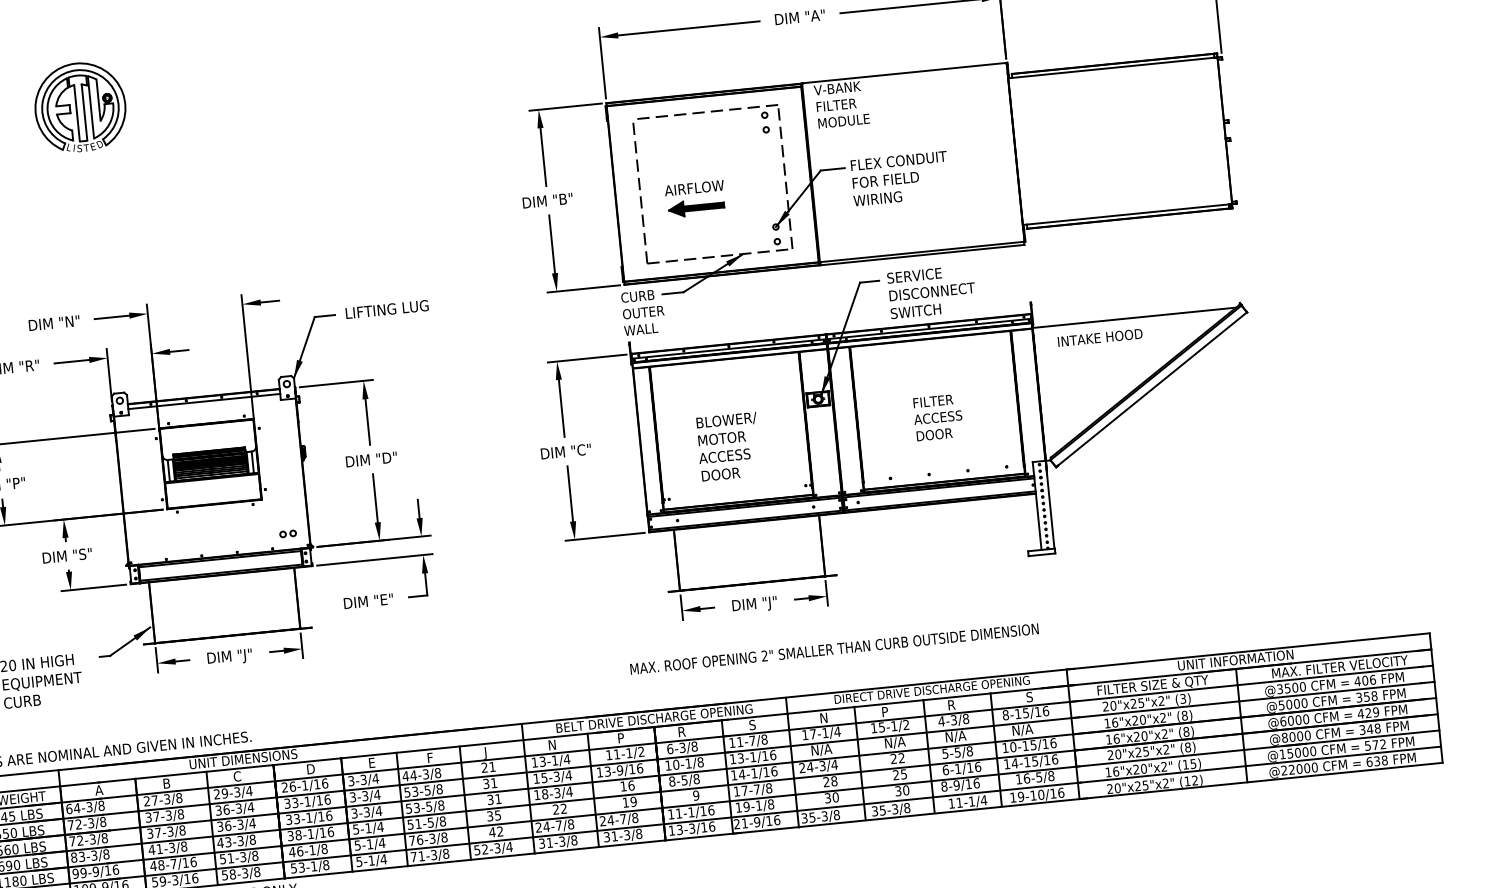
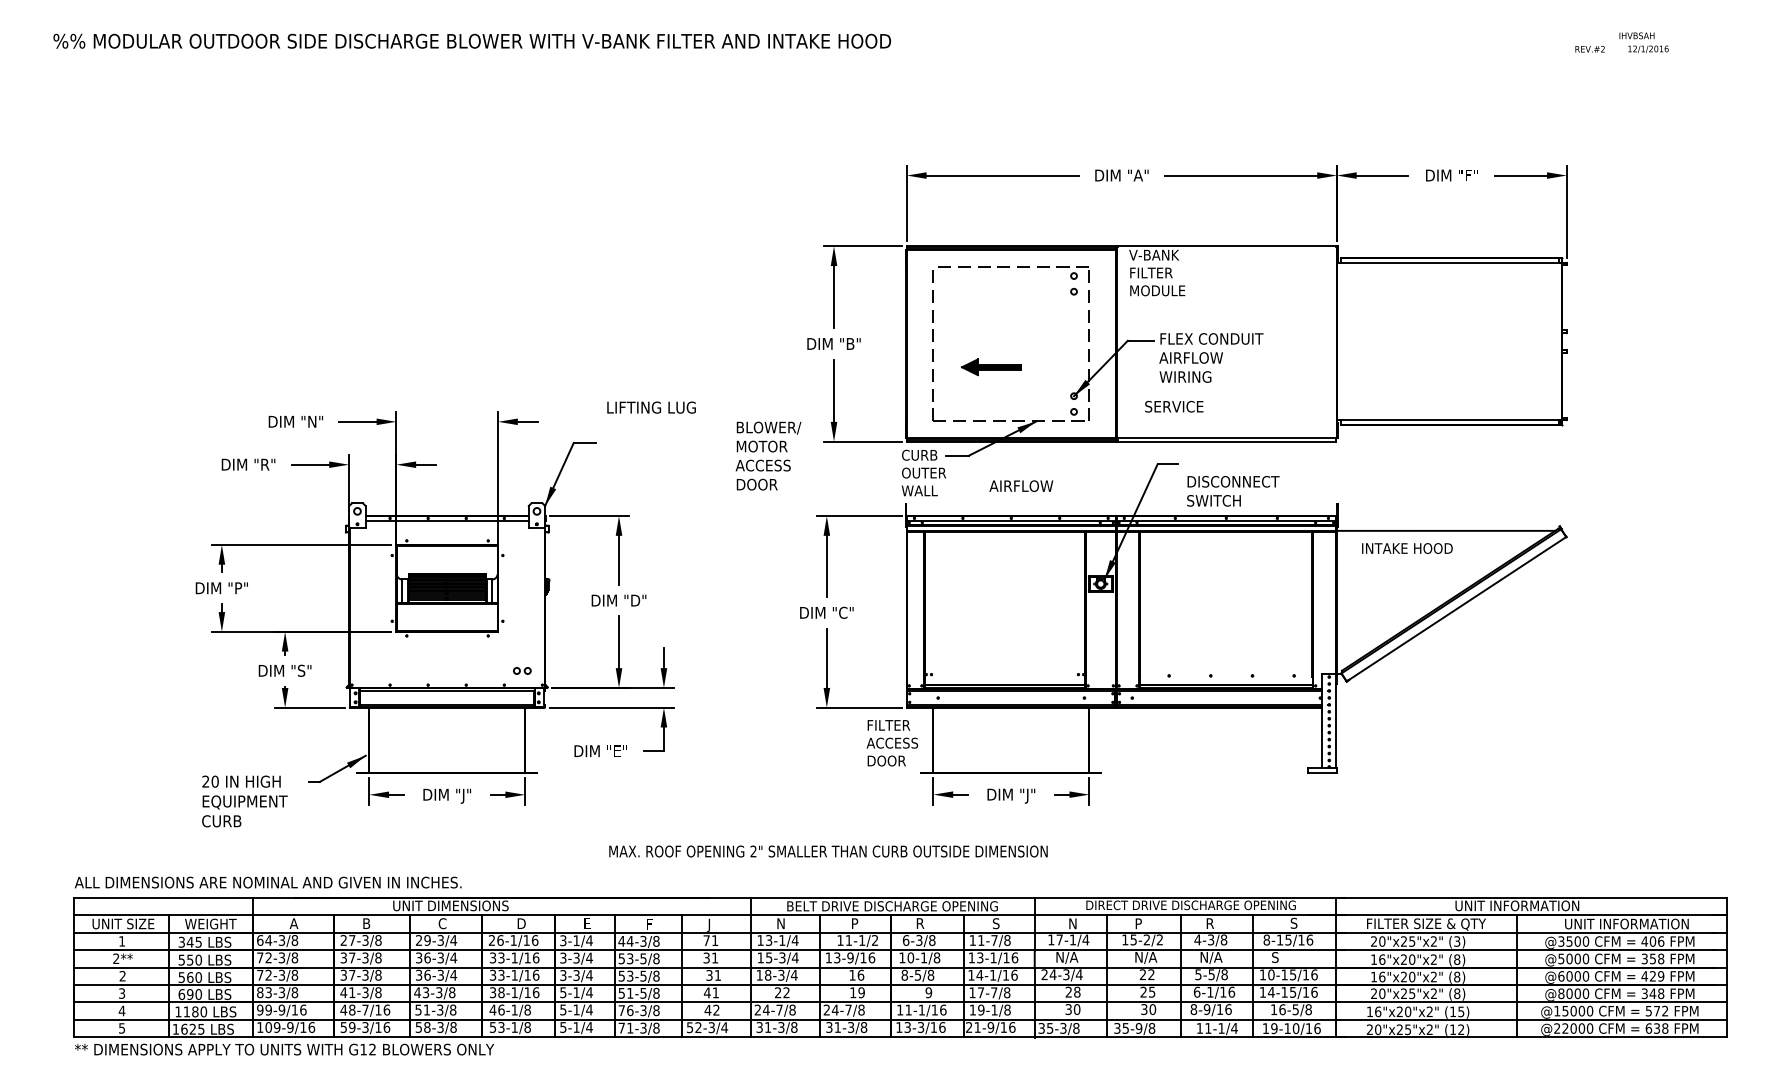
part: (80, 106) -> (346, 194), removed
text: (885, 179) -> (1195, 357), FOR FIELD -> AIRFLOW
text: (694, 187) -> (1021, 485), moved
text: (914, 275) -> (1174, 406), moved
text: (387, 309) -> (651, 407), moved
text: (938, 417) -> (892, 743), moved
text: (728, 446) -> (768, 455), moved
text: (834, 649) -> (828, 851), moved
text: (1339, 666) -> (1627, 923), MAX. FILTER VELOCITY -> UNIT INFORMATION
text: (893, 725) -> (1146, 939), 15-1/2 -> 15-2/2
text: (1023, 730) -> (1283, 958), N/A -> S
text: (484, 767) -> (706, 940), 21 -> 71
text: (363, 779) -> (576, 940), 3-3/4 -> 3-1/4
text: (894, 809) -> (1138, 1028), 35-3/8 -> 35-9/8
text: (493, 815) -> (710, 992), 35 -> 41

